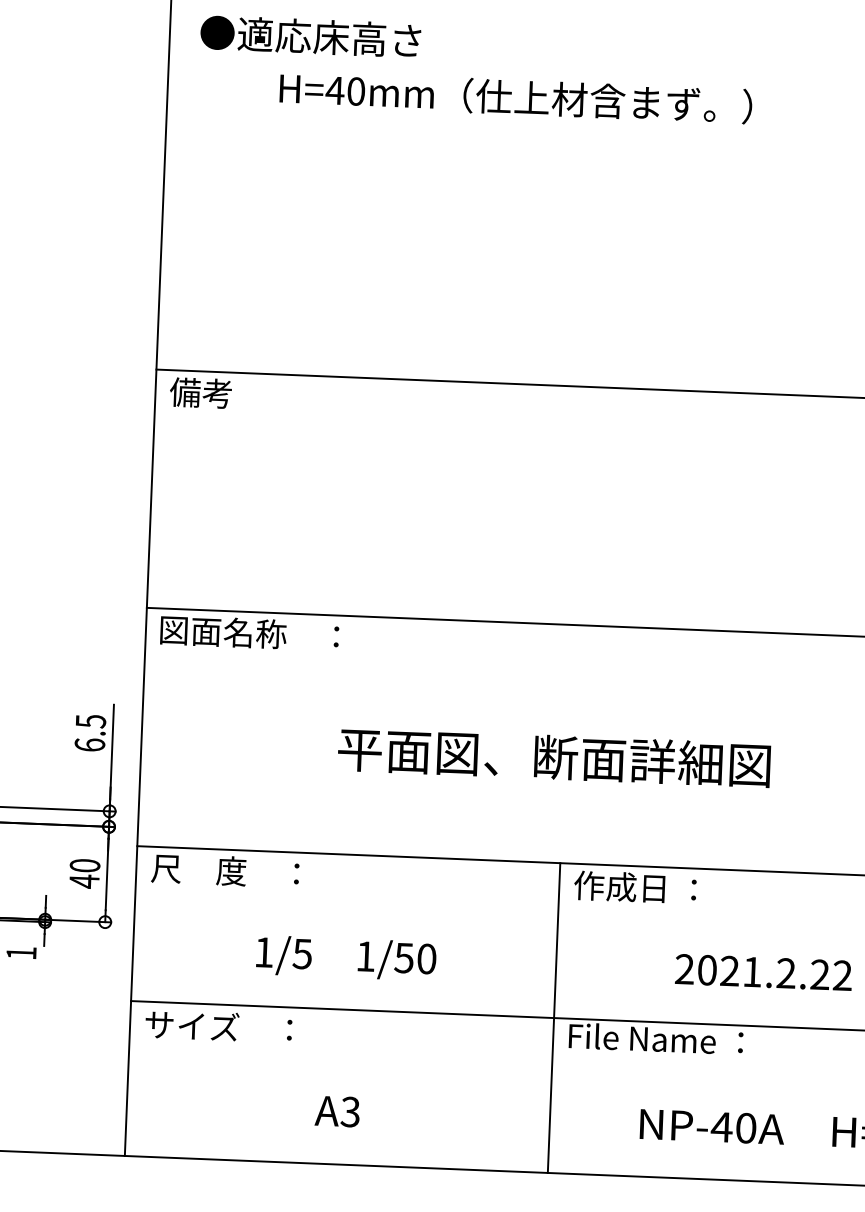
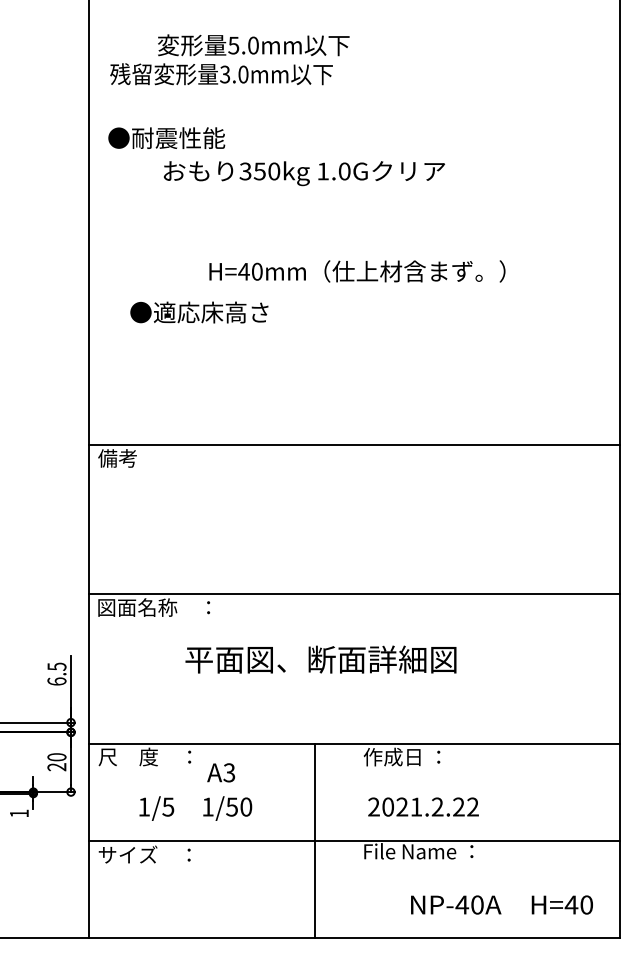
text: (310, 36) -> (199, 312), moved
text: (516, 97) -> (357, 271), moved
text: (553, 757) -> (320, 659), moved
text: (83, 880) -> (56, 766), 40 -> 20
text: (345, 958) -> (195, 808), moved
text: (763, 971) -> (423, 806), moved
line: (554, 1017) -> (315, 840), moved
text: (338, 1111) -> (221, 772), moved

